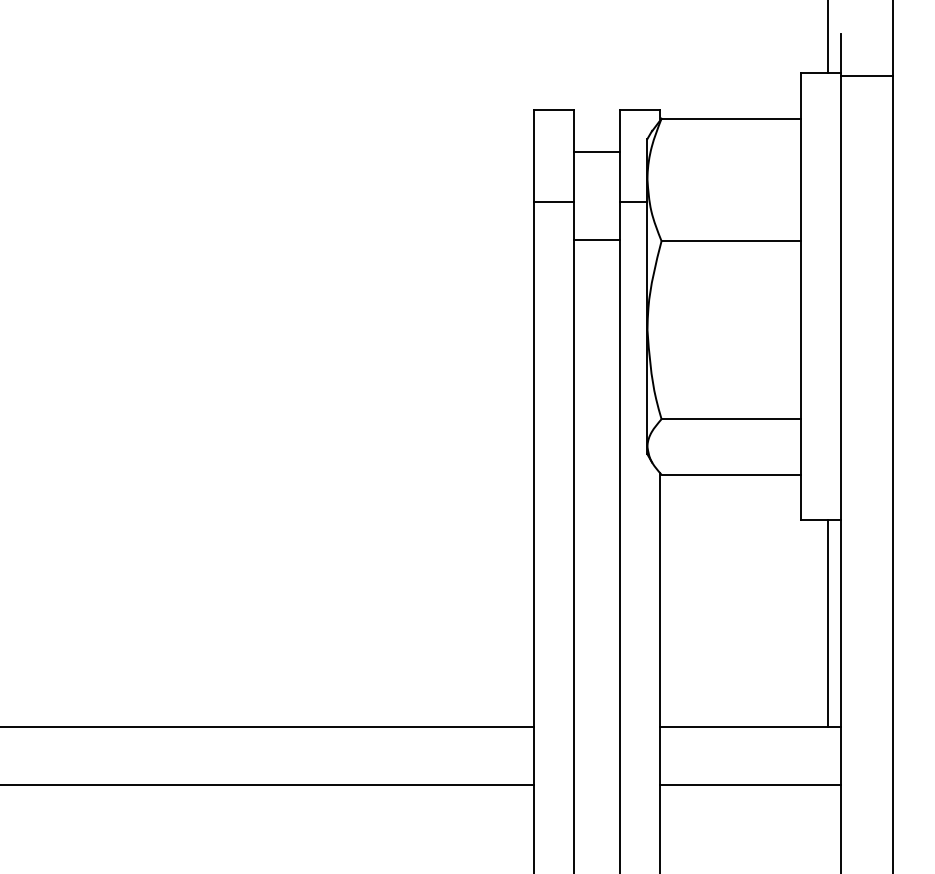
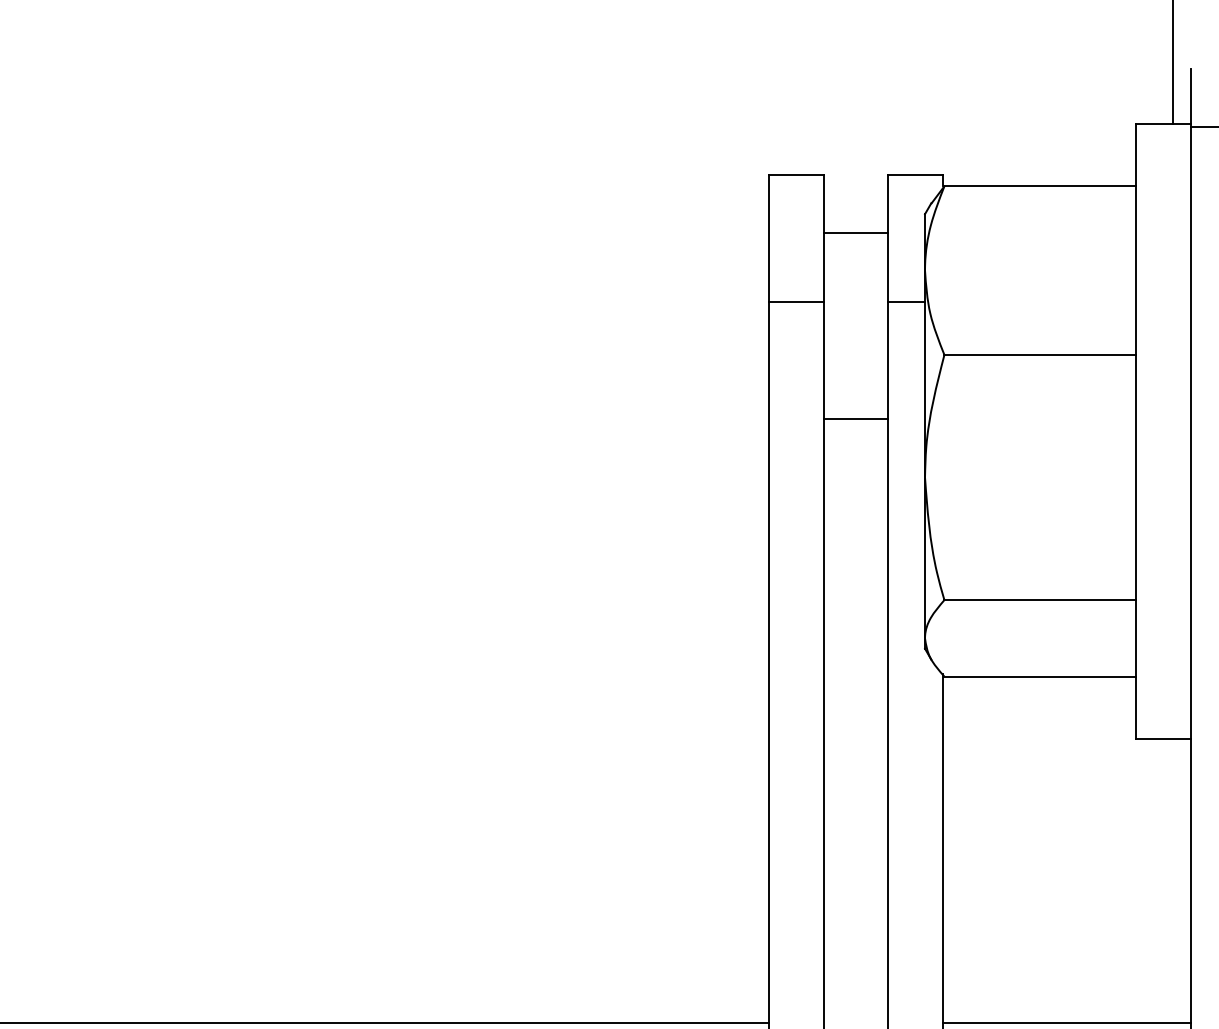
line: (597, 240) -> (856, 418), moved
line: (827, 623) -> (1172, 881), removed

